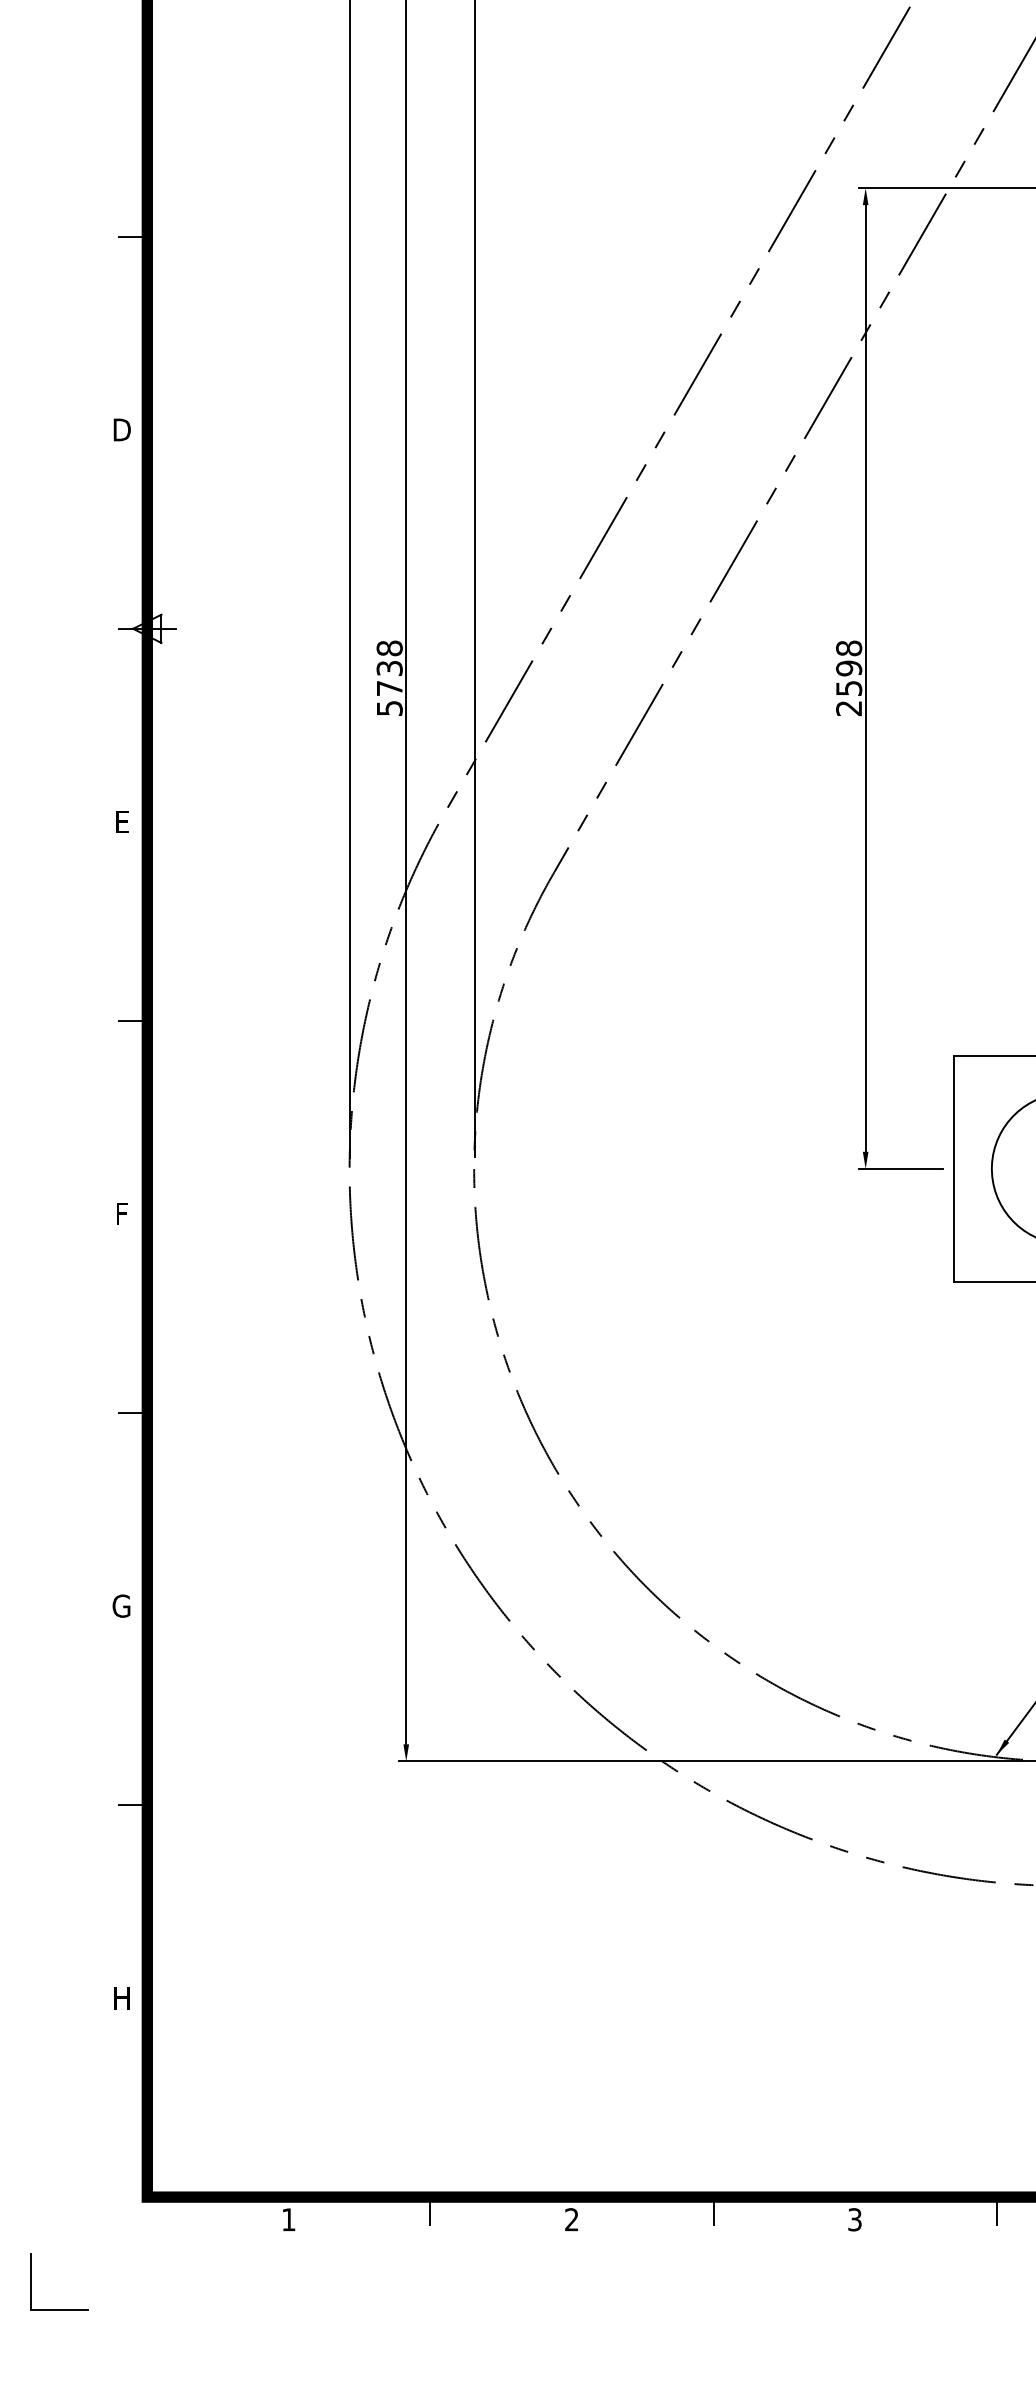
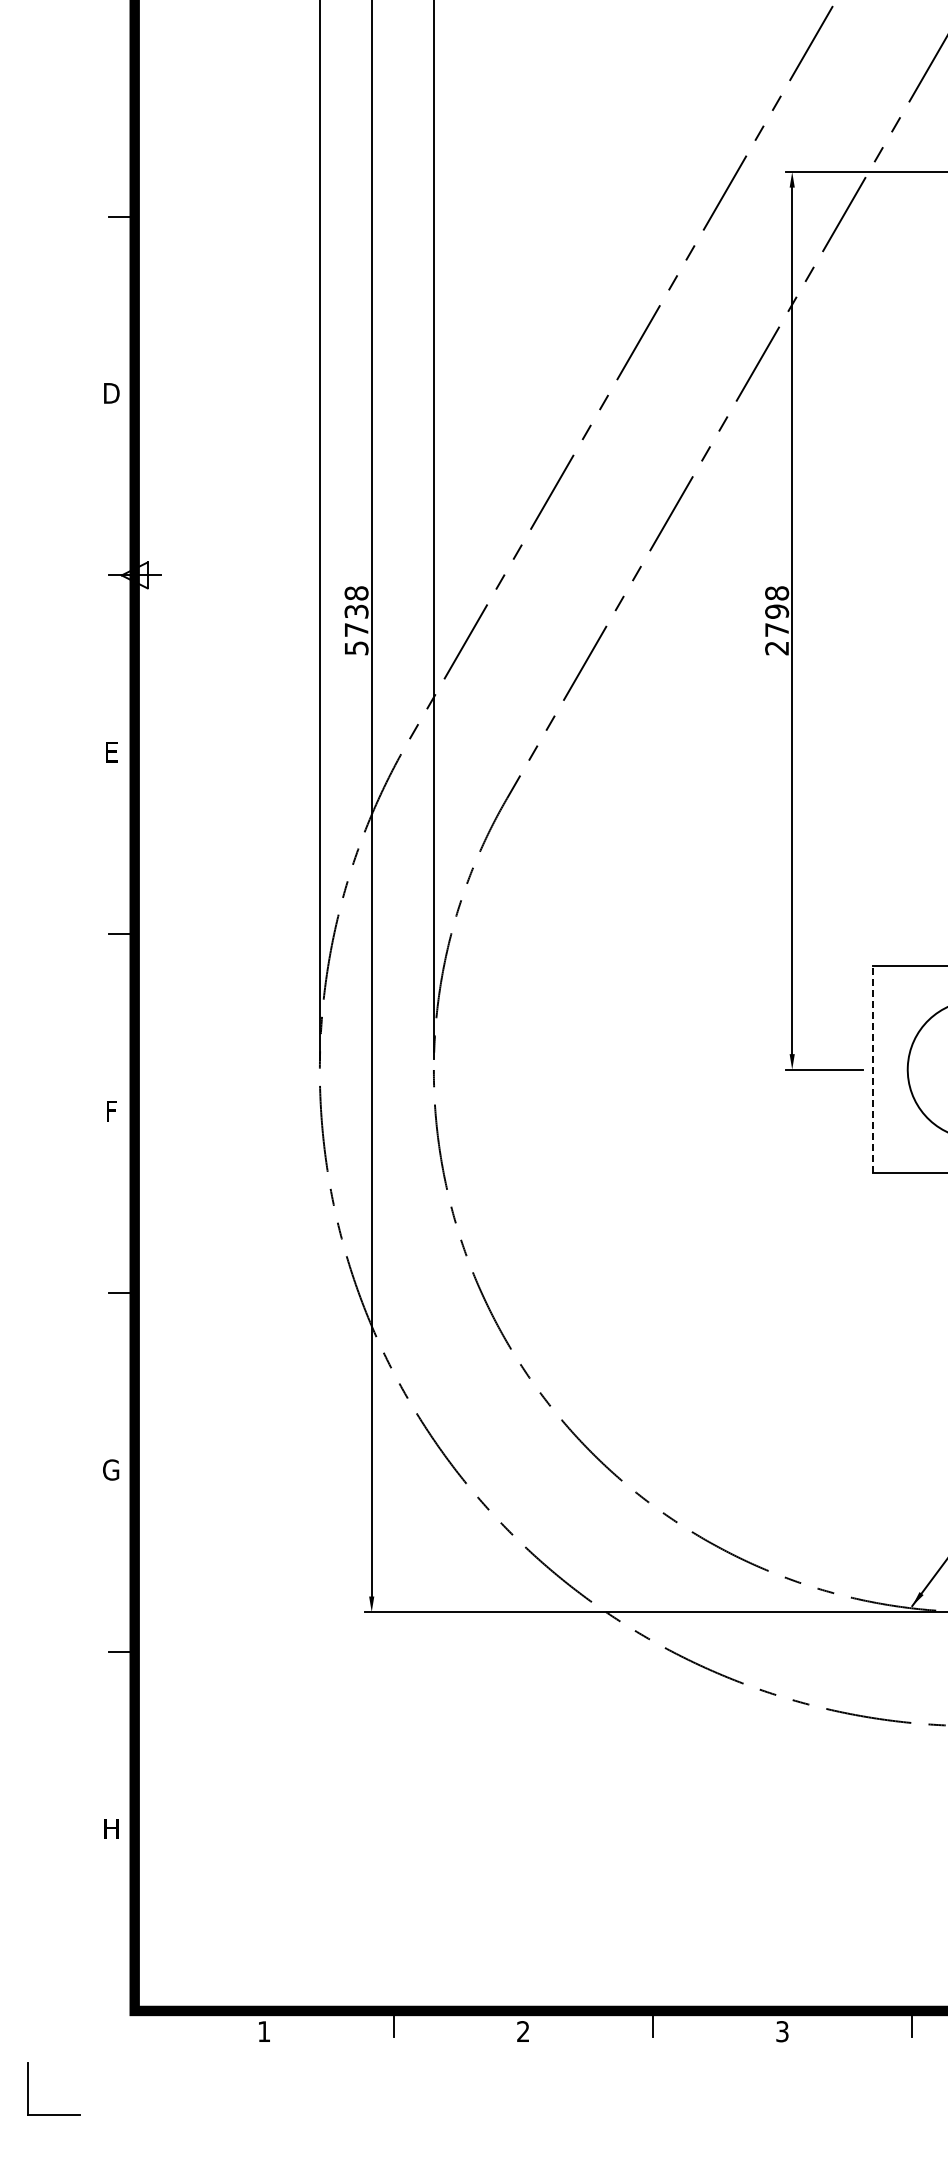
text: (849, 687) -> (777, 629), 2598 -> 2798
line: (954, 1168) -> (873, 1069), solid -> dashed

